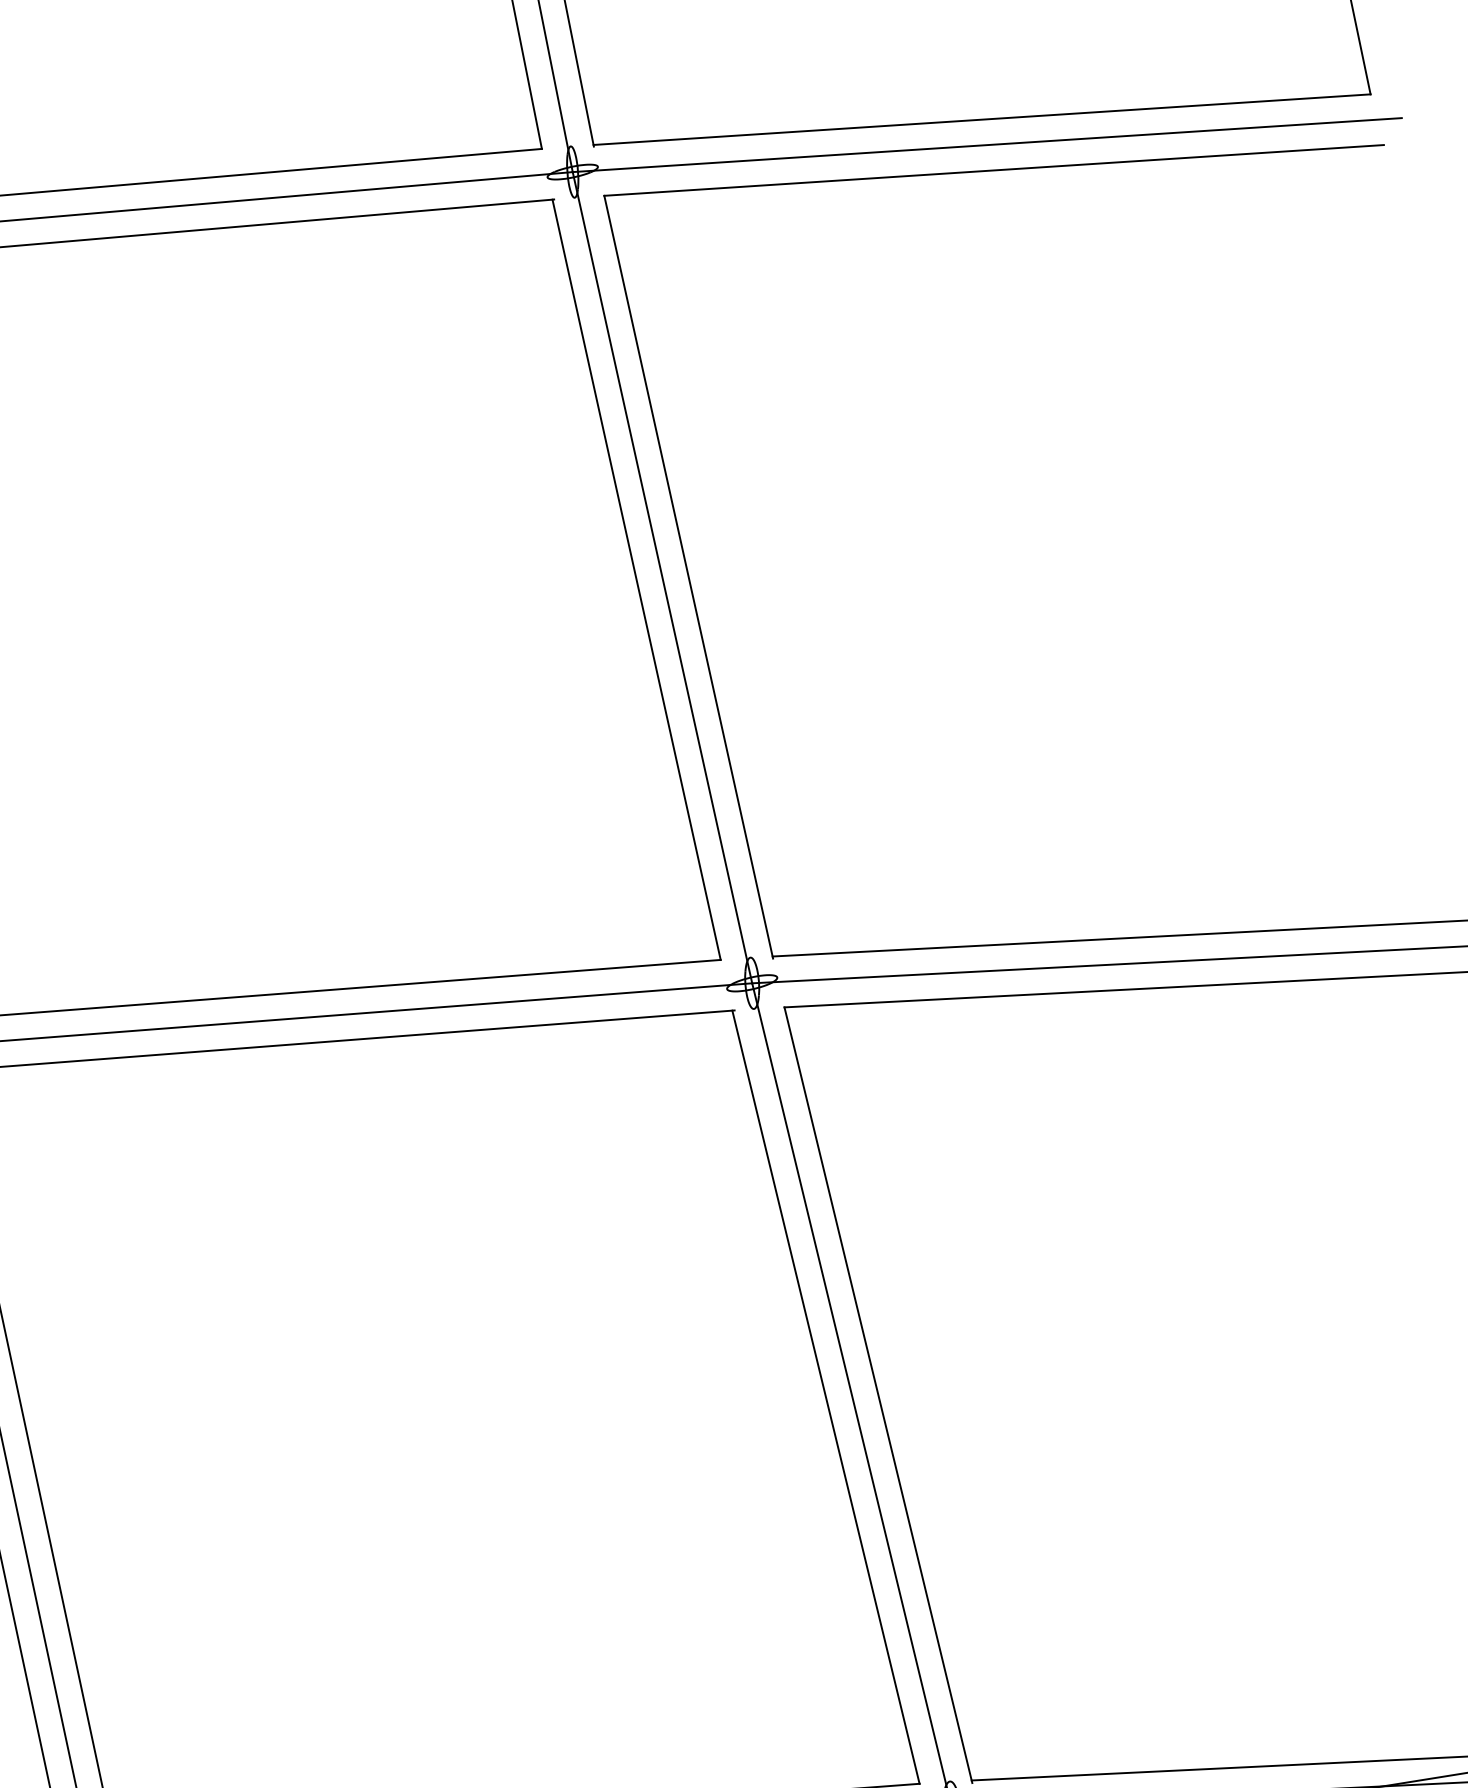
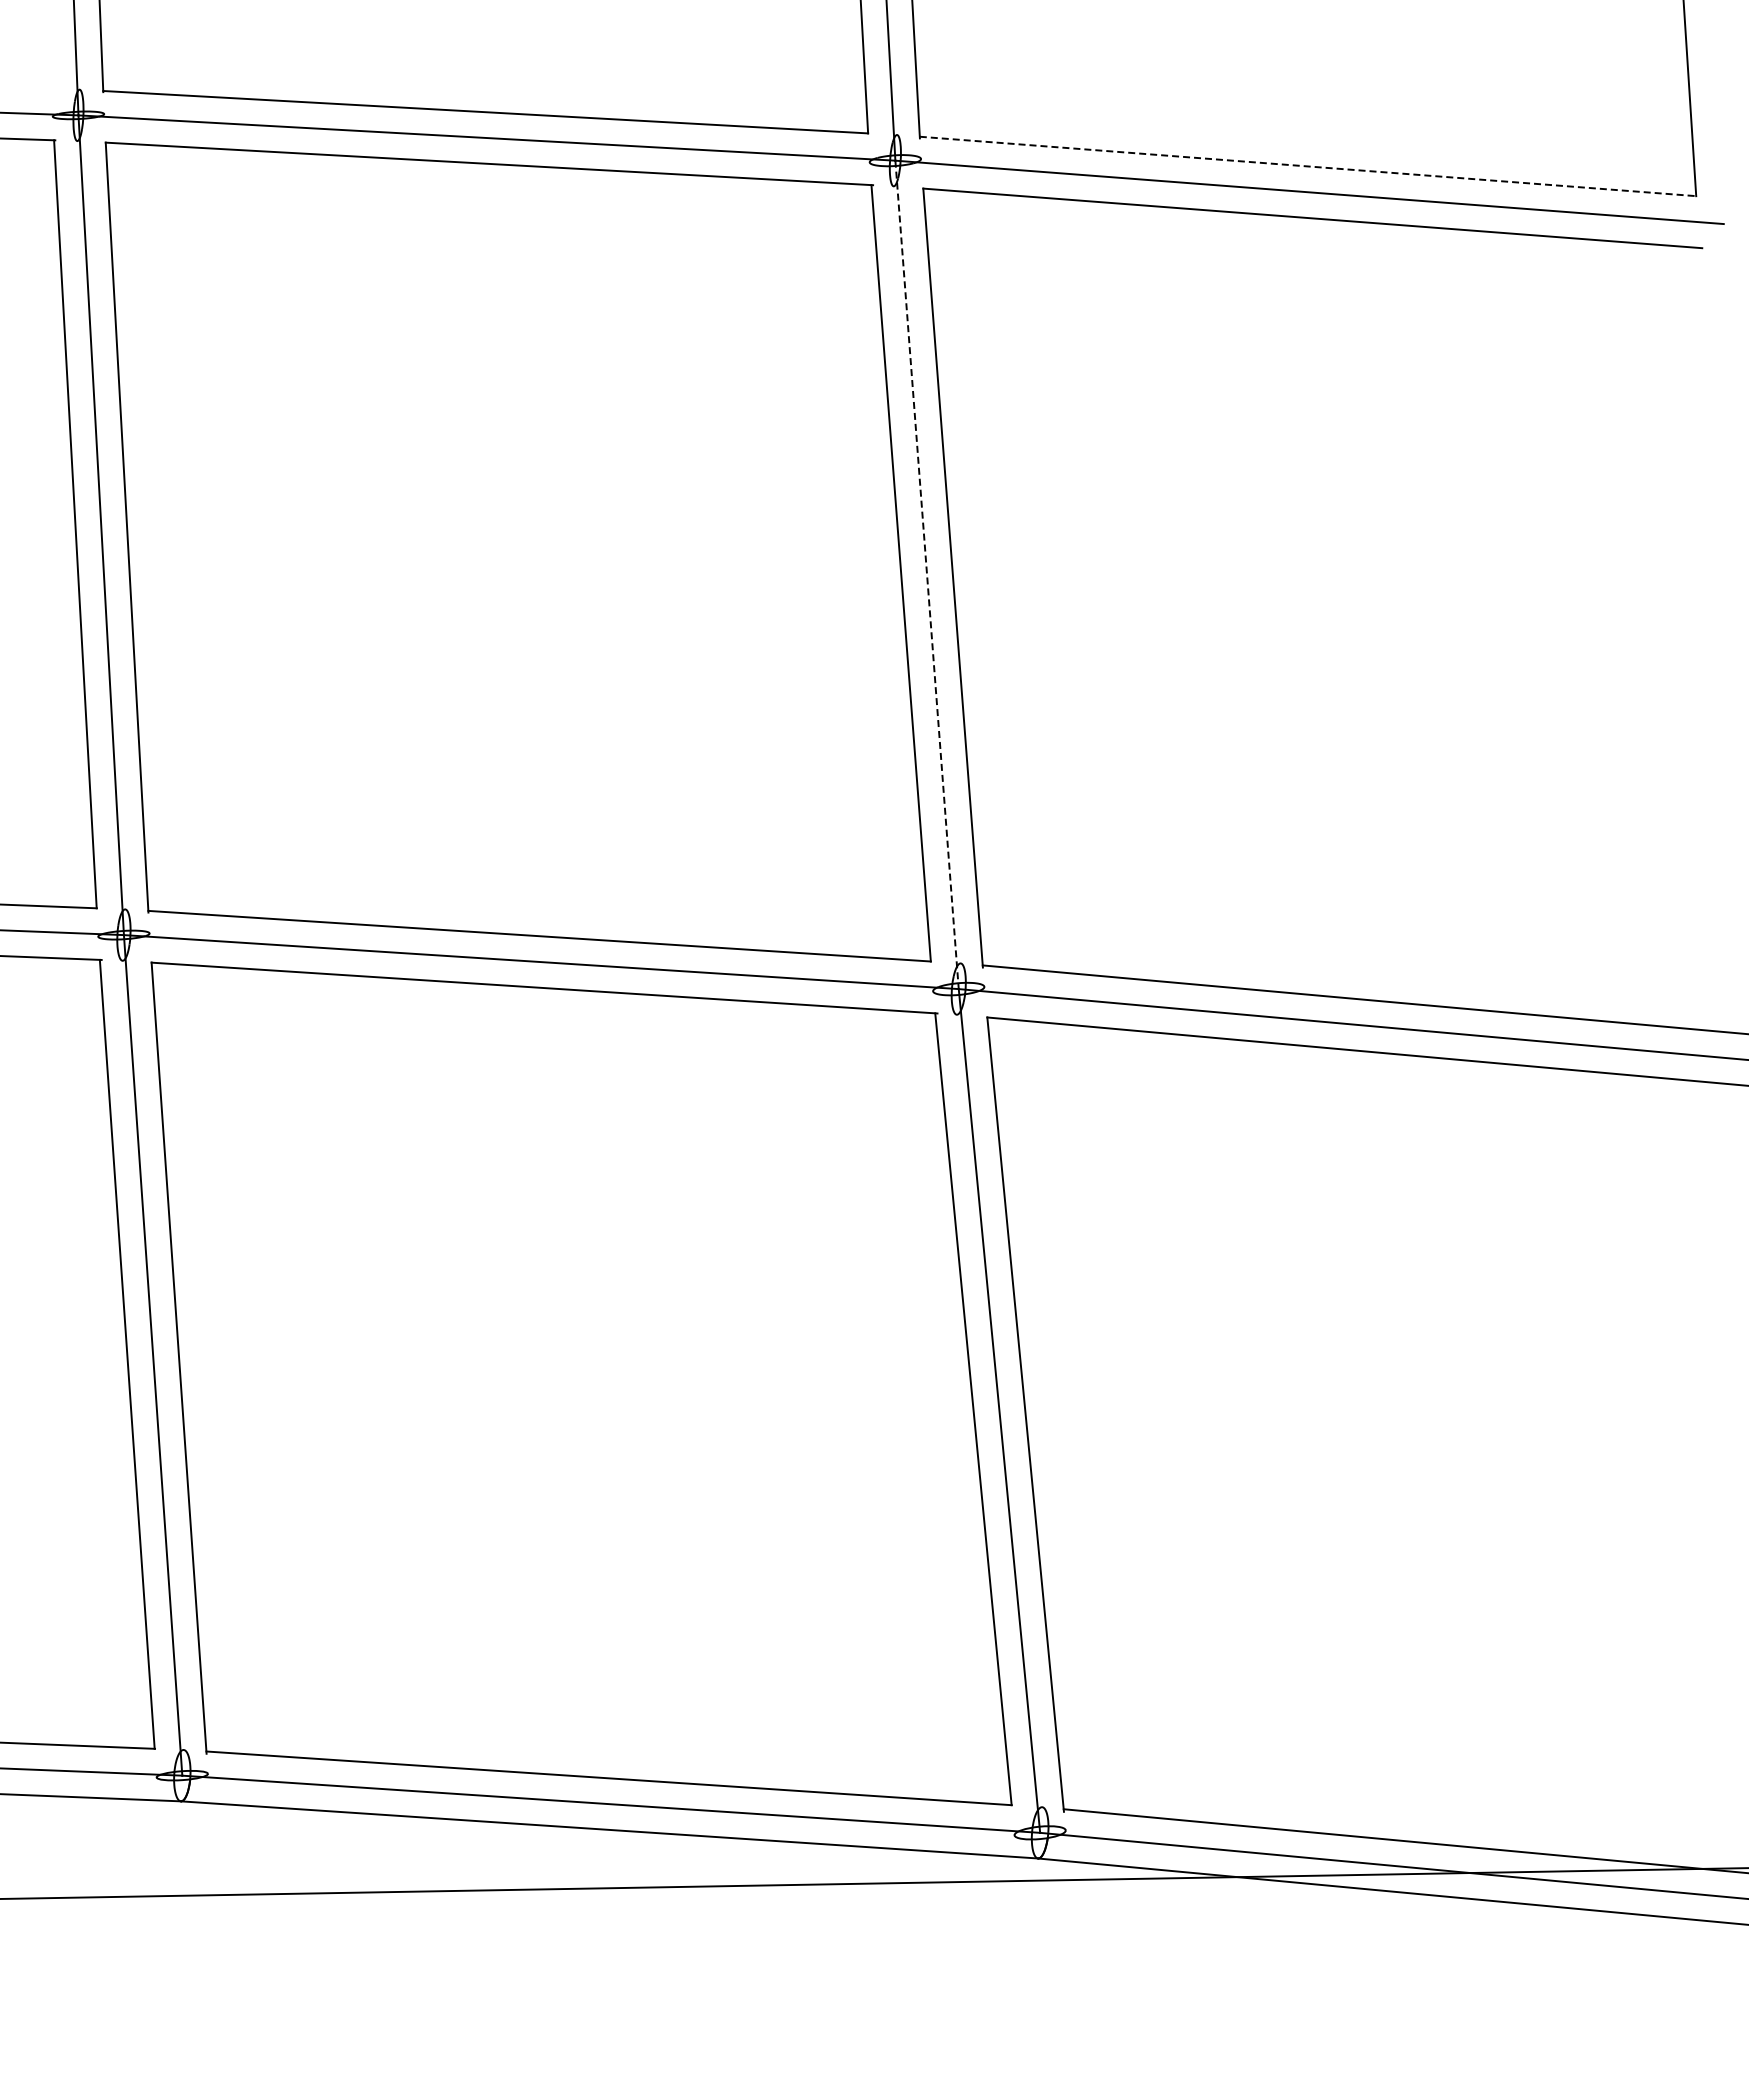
line: (982, 119) -> (1308, 166), solid -> dashed
line: (662, 578) -> (927, 575), solid -> dashed

